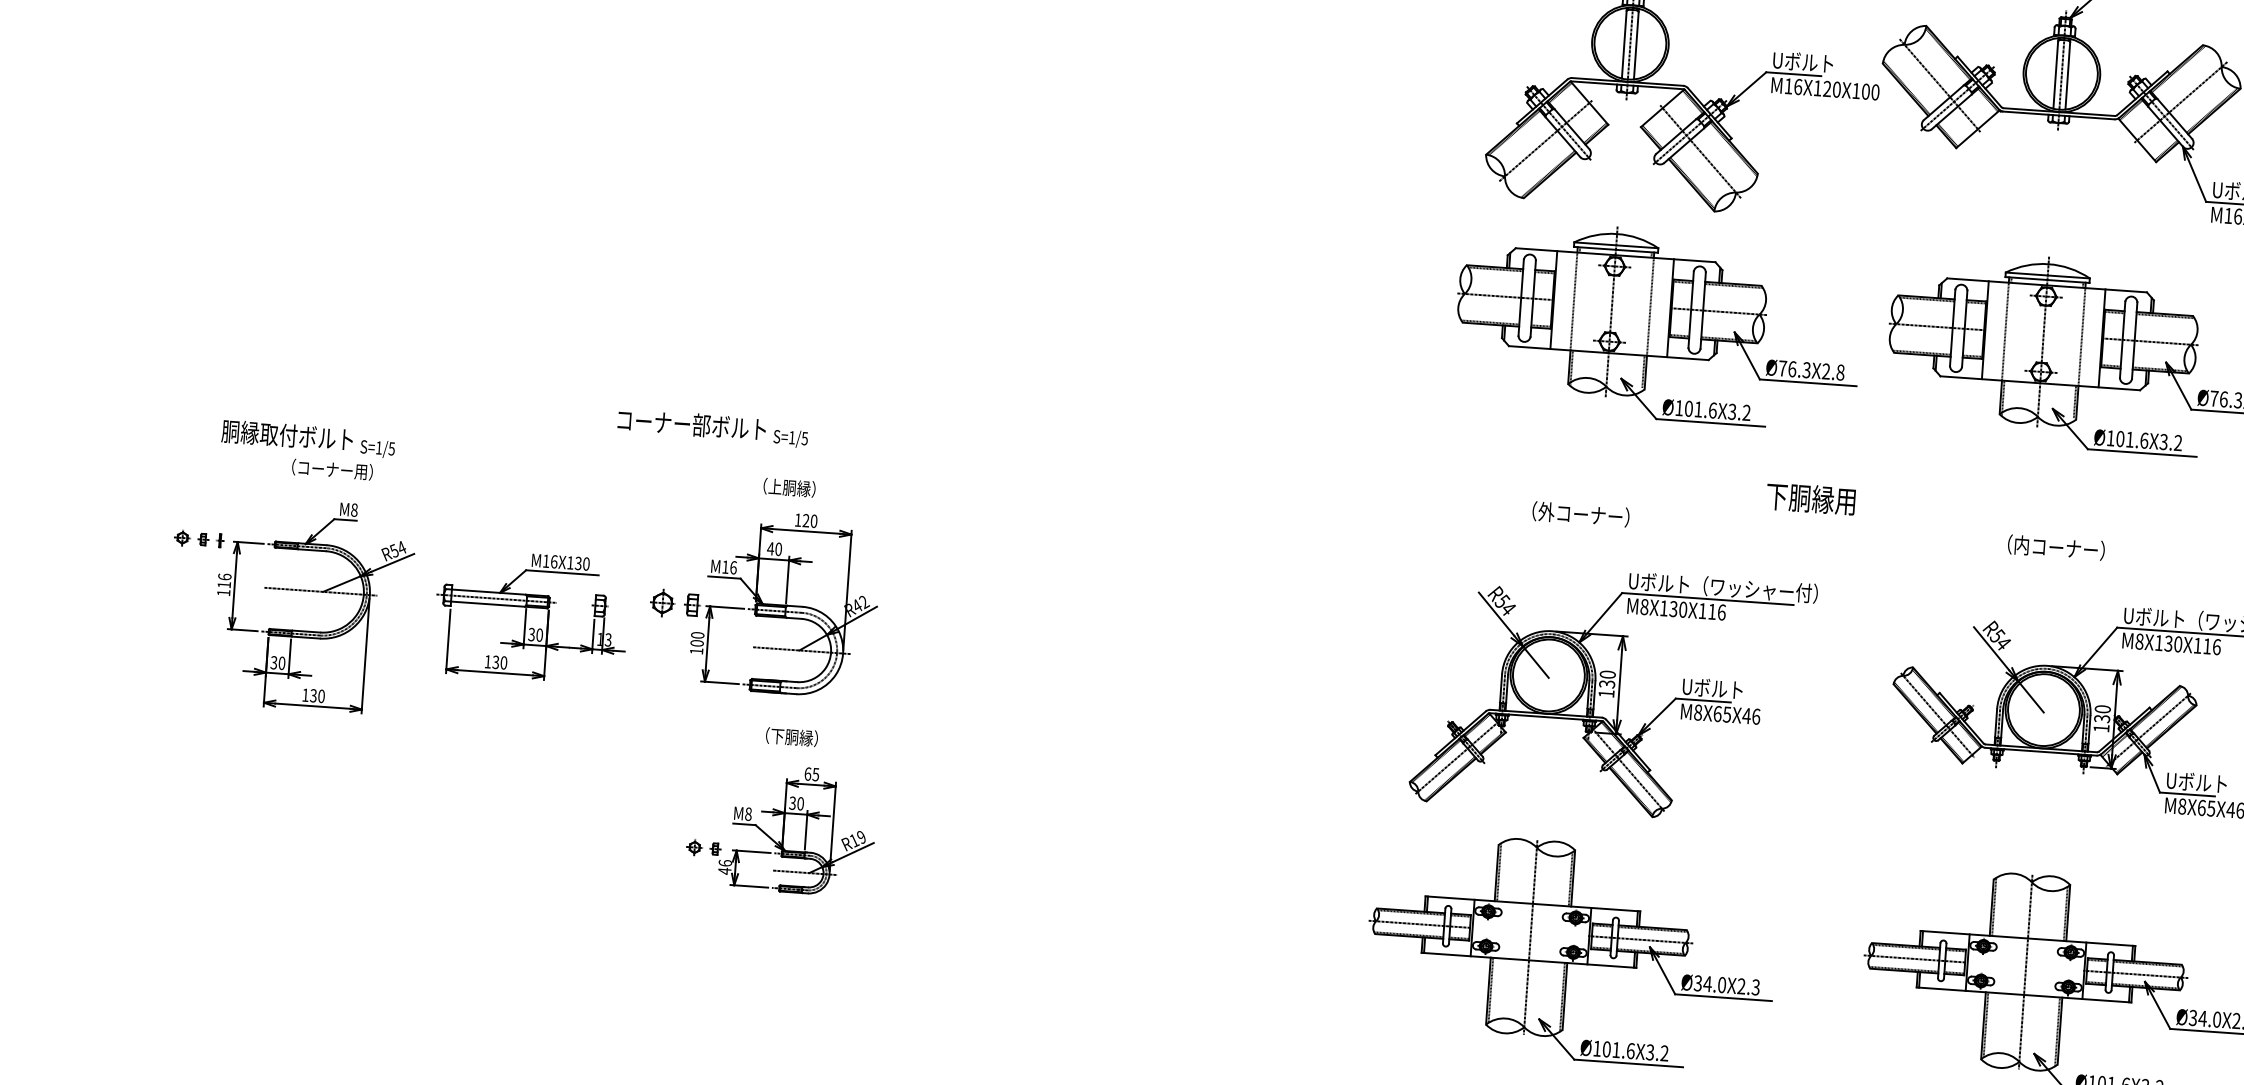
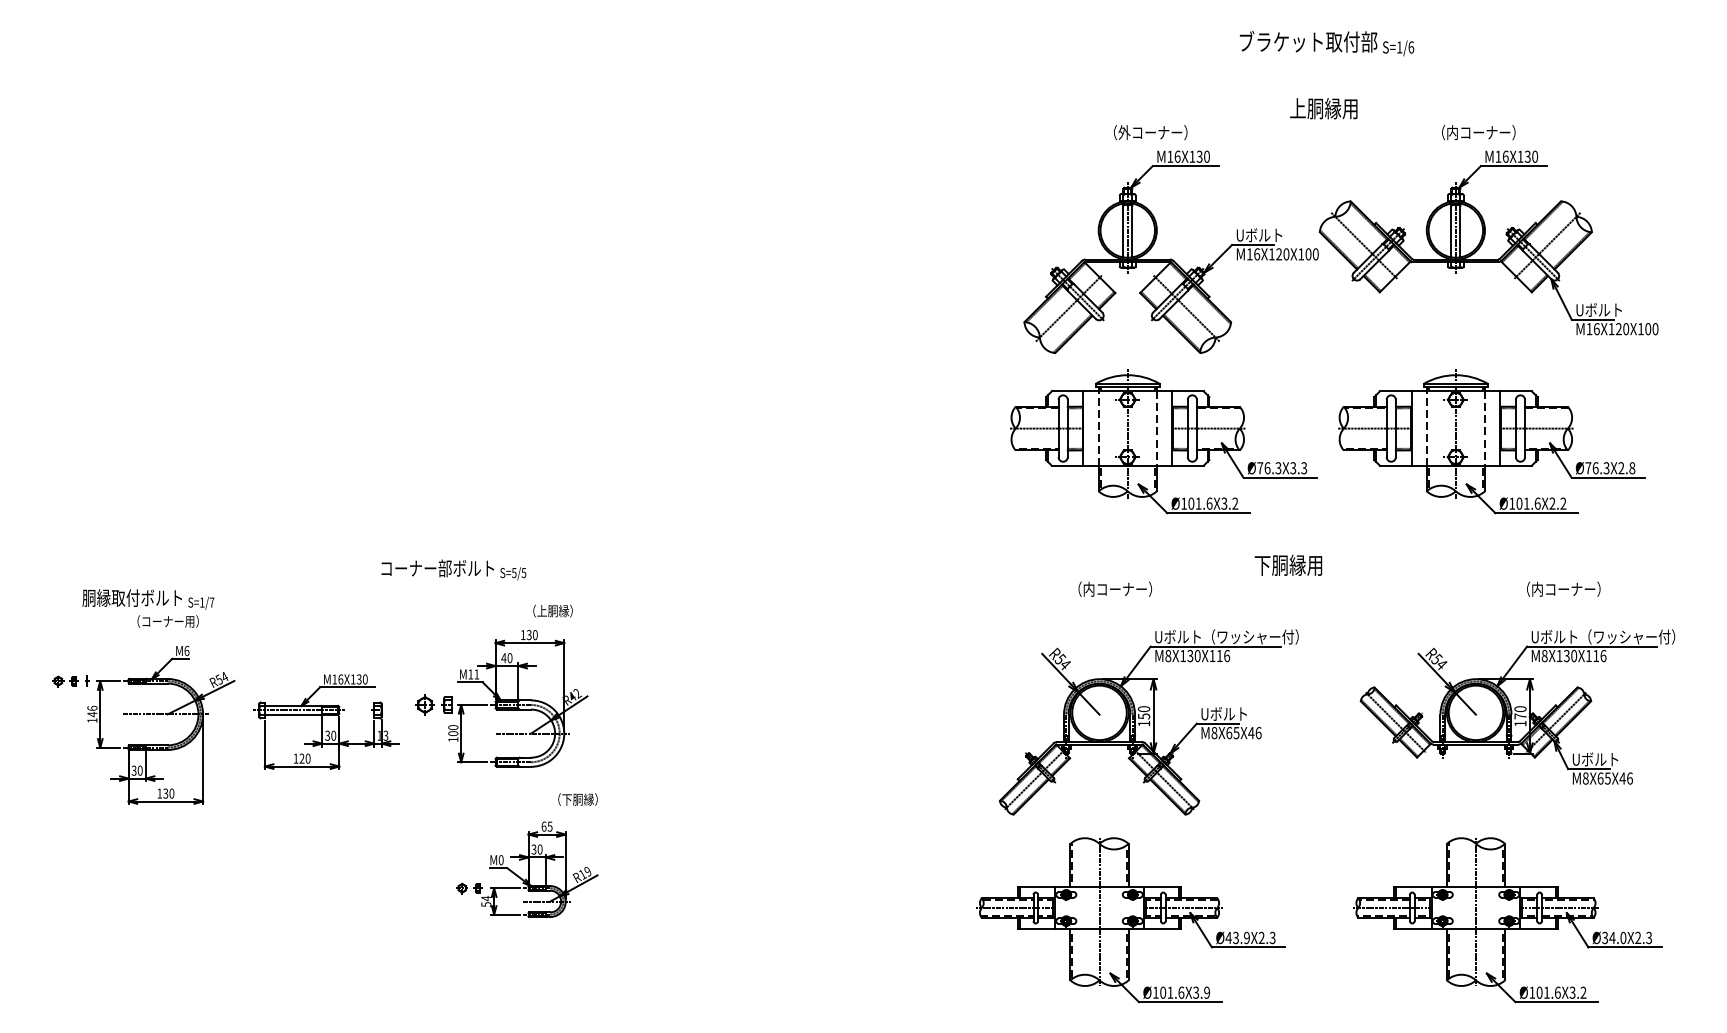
text: (1833, 372) -> (1298, 468), Ø76.3X2.8 -> Ø76.3X3.3
text: (792, 438) -> (514, 573), S=1/5 -> S=5/5
text: (2163, 441) -> (1552, 503), Ø101.6X3.2 -> Ø101.6X2.2
text: (391, 448) -> (211, 602), S=1/5 -> S=1/7
text: (788, 487) -> (552, 610), moved
text: (353, 509) -> (186, 650), M8 -> M6
text: (1547, 511) -> (1089, 588), （外コーナー） -> （内コーナー）
text: (805, 521) -> (528, 635), 120 -> 130
text: (2056, 546) -> (1563, 588), moved
text: (733, 567) -> (476, 674), M16 -> M11
text: (224, 585) -> (92, 714), 116 -> 146
text: (495, 662) -> (301, 758), 130 -> 120
text: (1606, 684) -> (1143, 716), 130 -> 150
text: (2102, 718) -> (1520, 716), 130 -> 170
text: (791, 736) -> (577, 799), moved
text: (747, 813) -> (500, 859), M8 -> M0
text: (725, 867) -> (486, 901), 46 -> 54
text: (1709, 983) -> (1237, 937), Ø34.0X2.3 -> Ø43.9X2.3
text: (1665, 1053) -> (1207, 992), Ø101.6X3.2 -> Ø101.6X3.9

